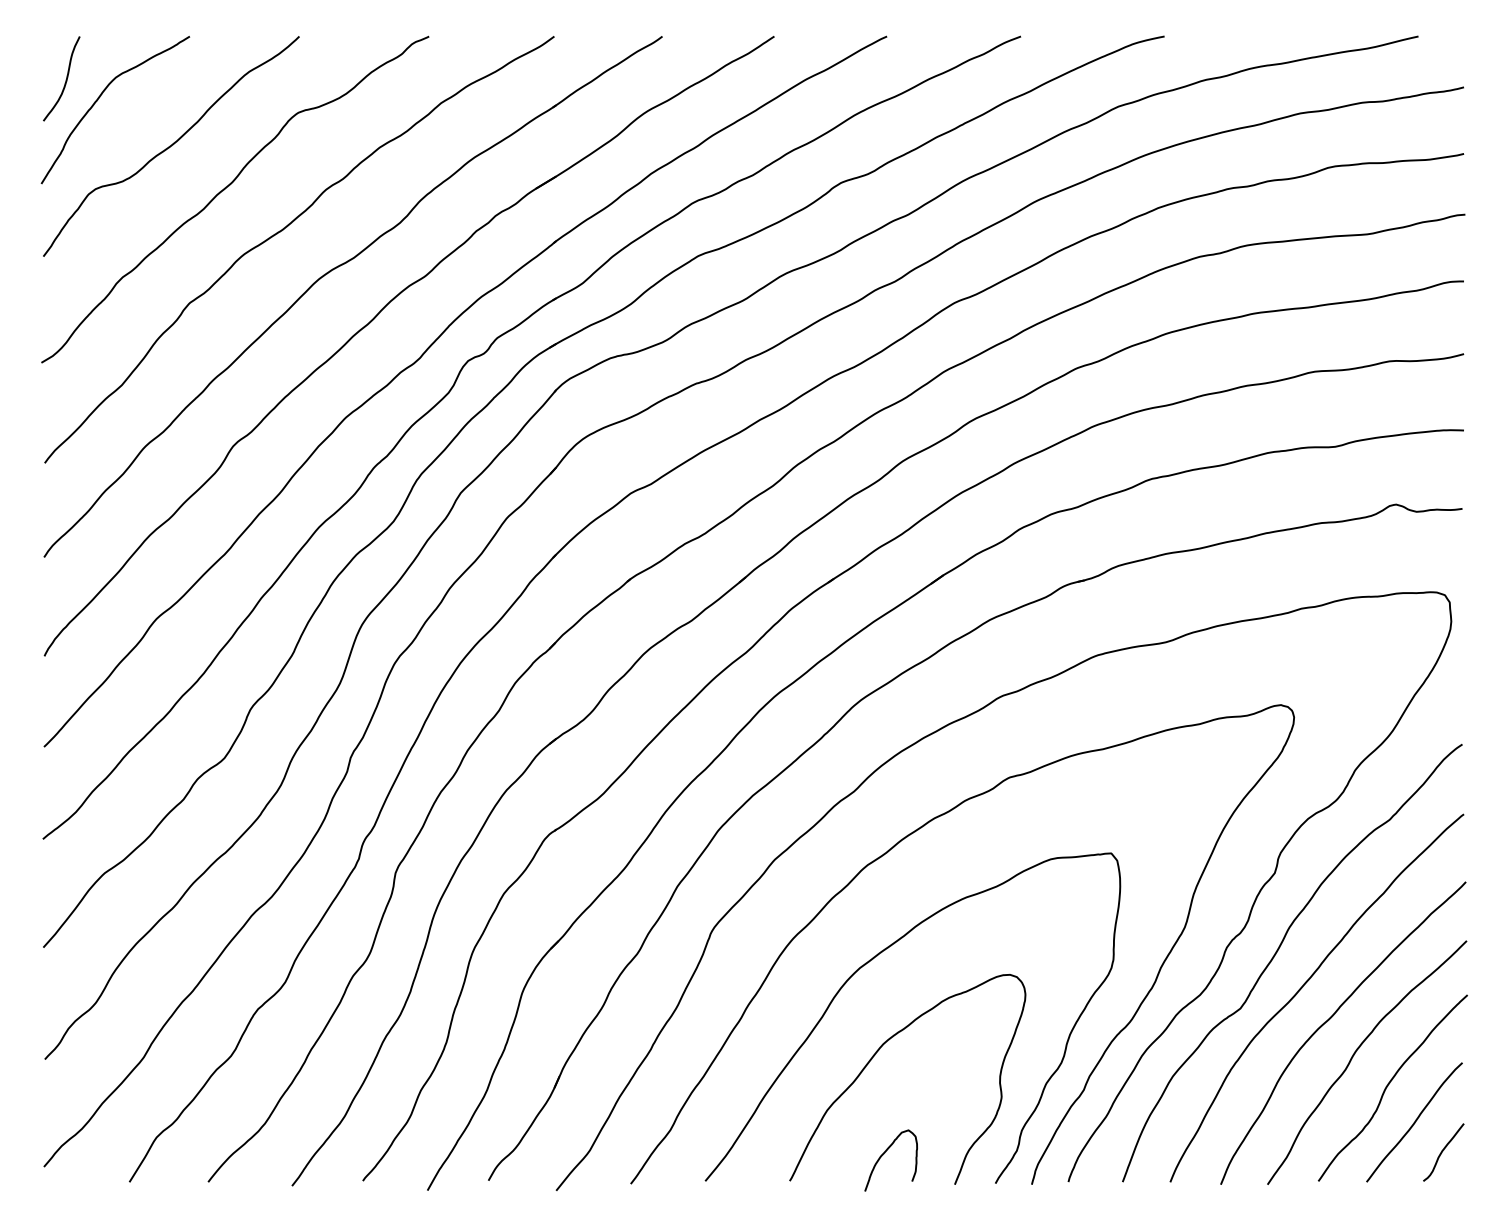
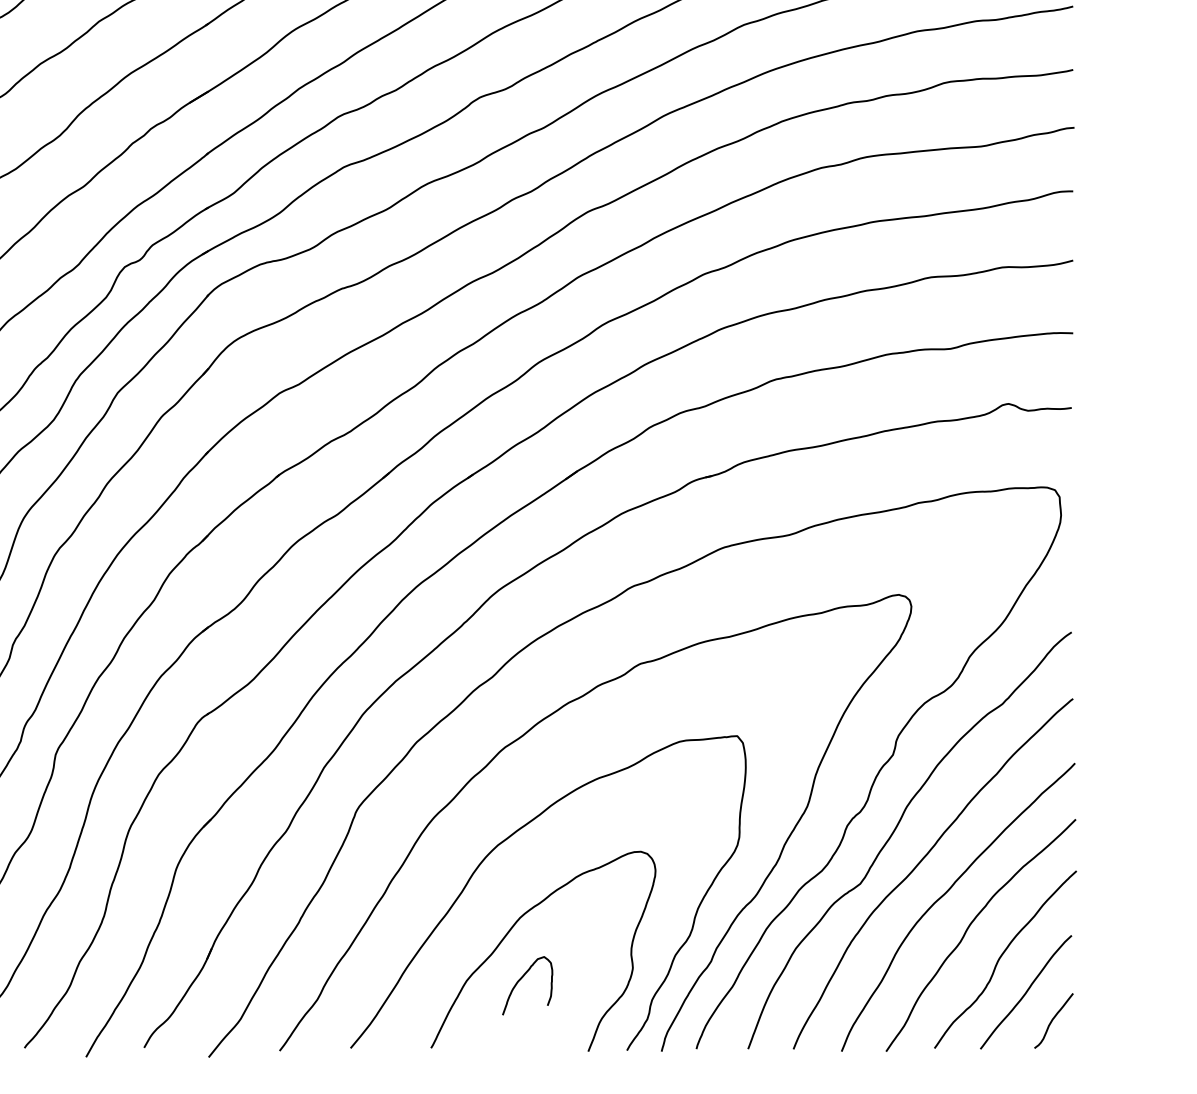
curve: (884, 1154) -> (521, 980), moved

